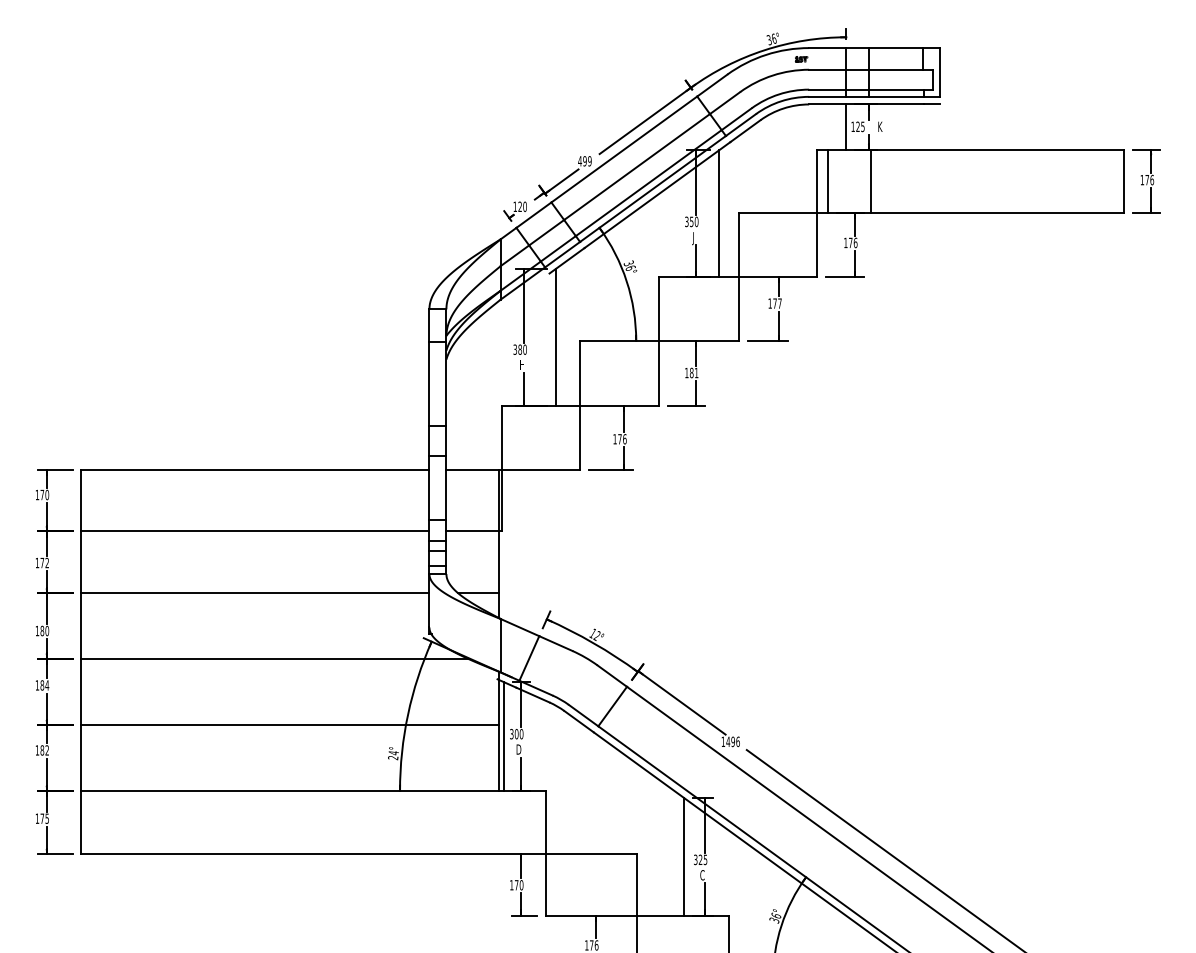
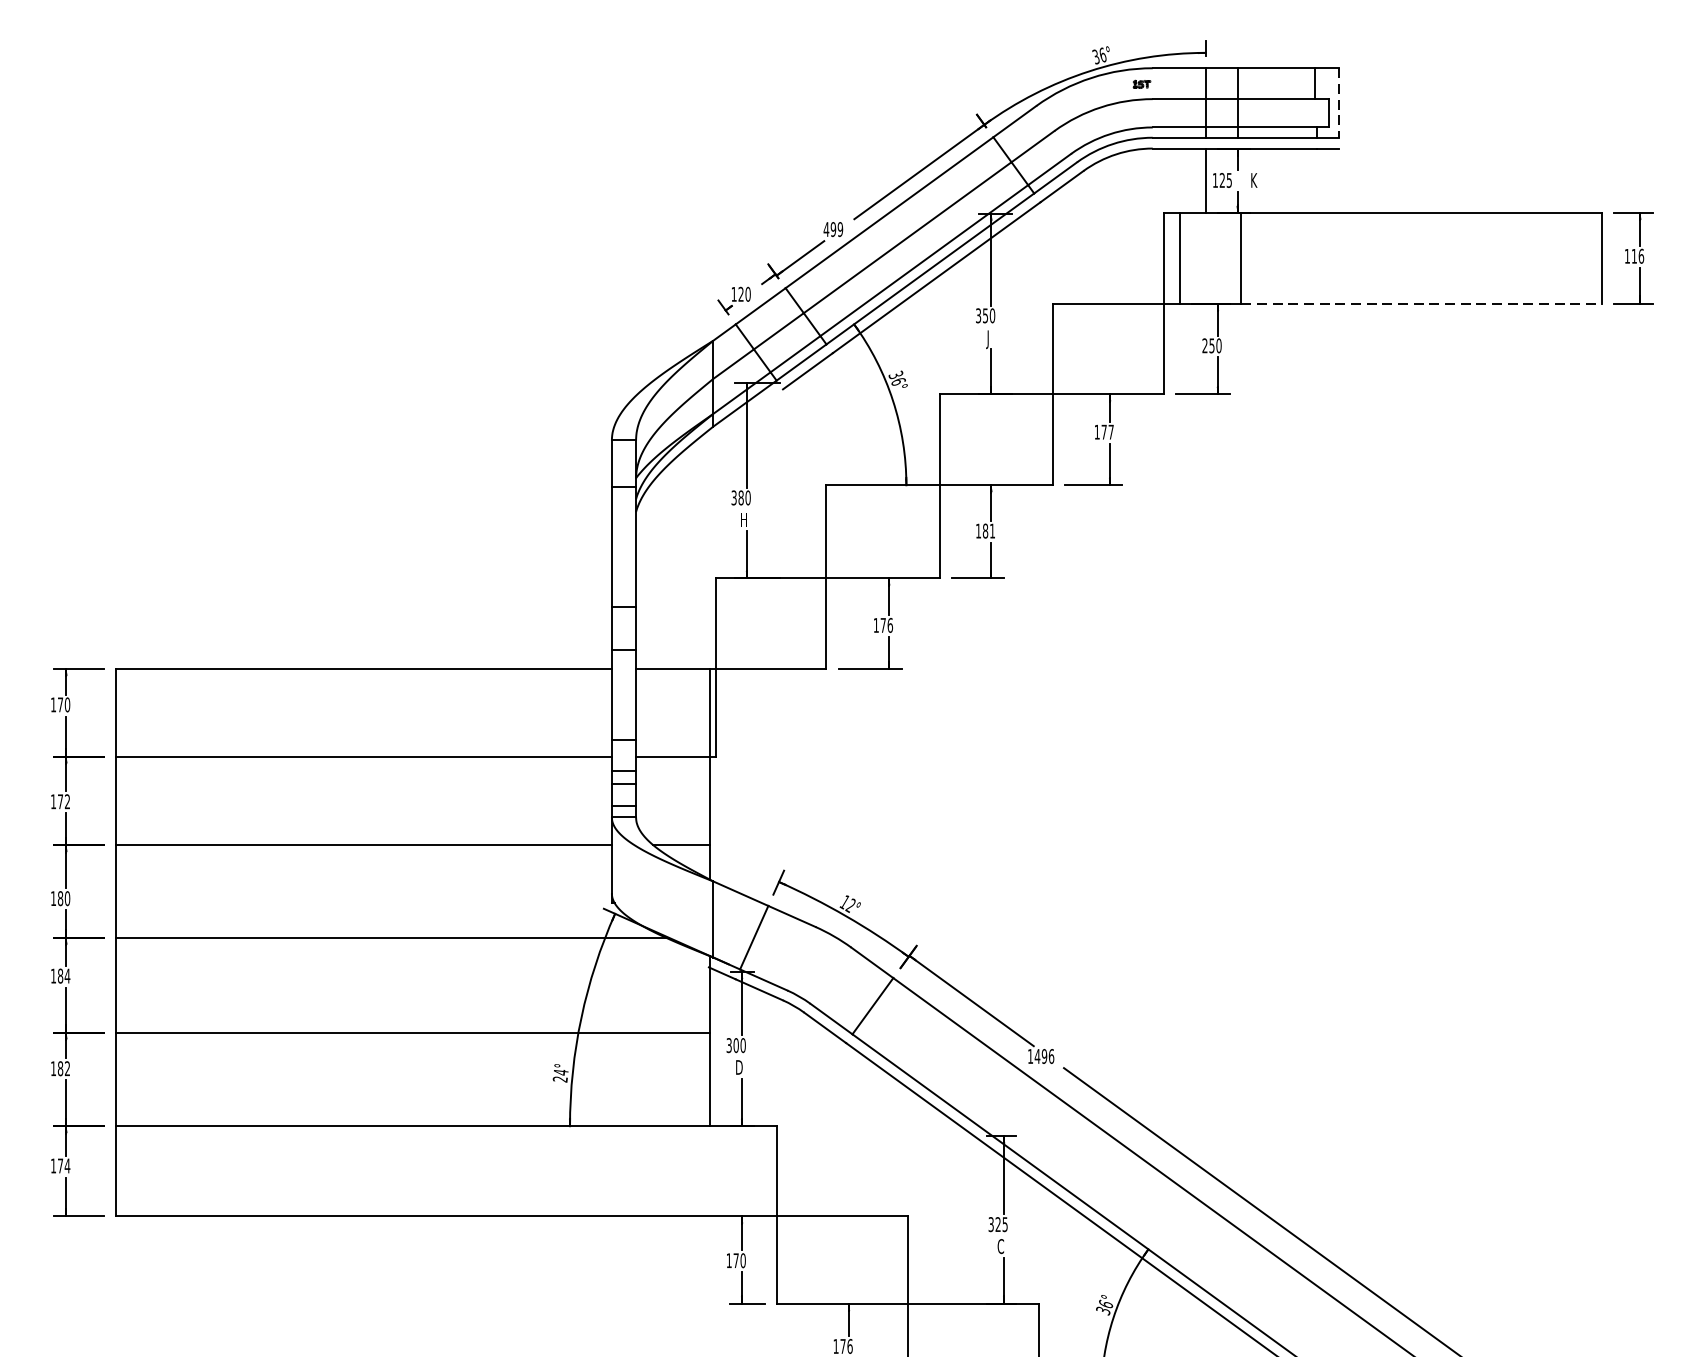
line: (939, 72) -> (1338, 103), solid -> dashed
text: (1146, 180) -> (1633, 256), 176 -> 116
line: (719, 213) -> (1025, 303), removed
line: (997, 213) -> (1421, 303), solid -> dashed
text: (850, 242) -> (1211, 345), 176 -> 250
line: (555, 337) -> (791, 480), removed
line: (504, 736) -> (718, 1048), removed
text: (47, 818) -> (67, 1165), 175 -> 174
line: (684, 856) -> (975, 1219), removed

